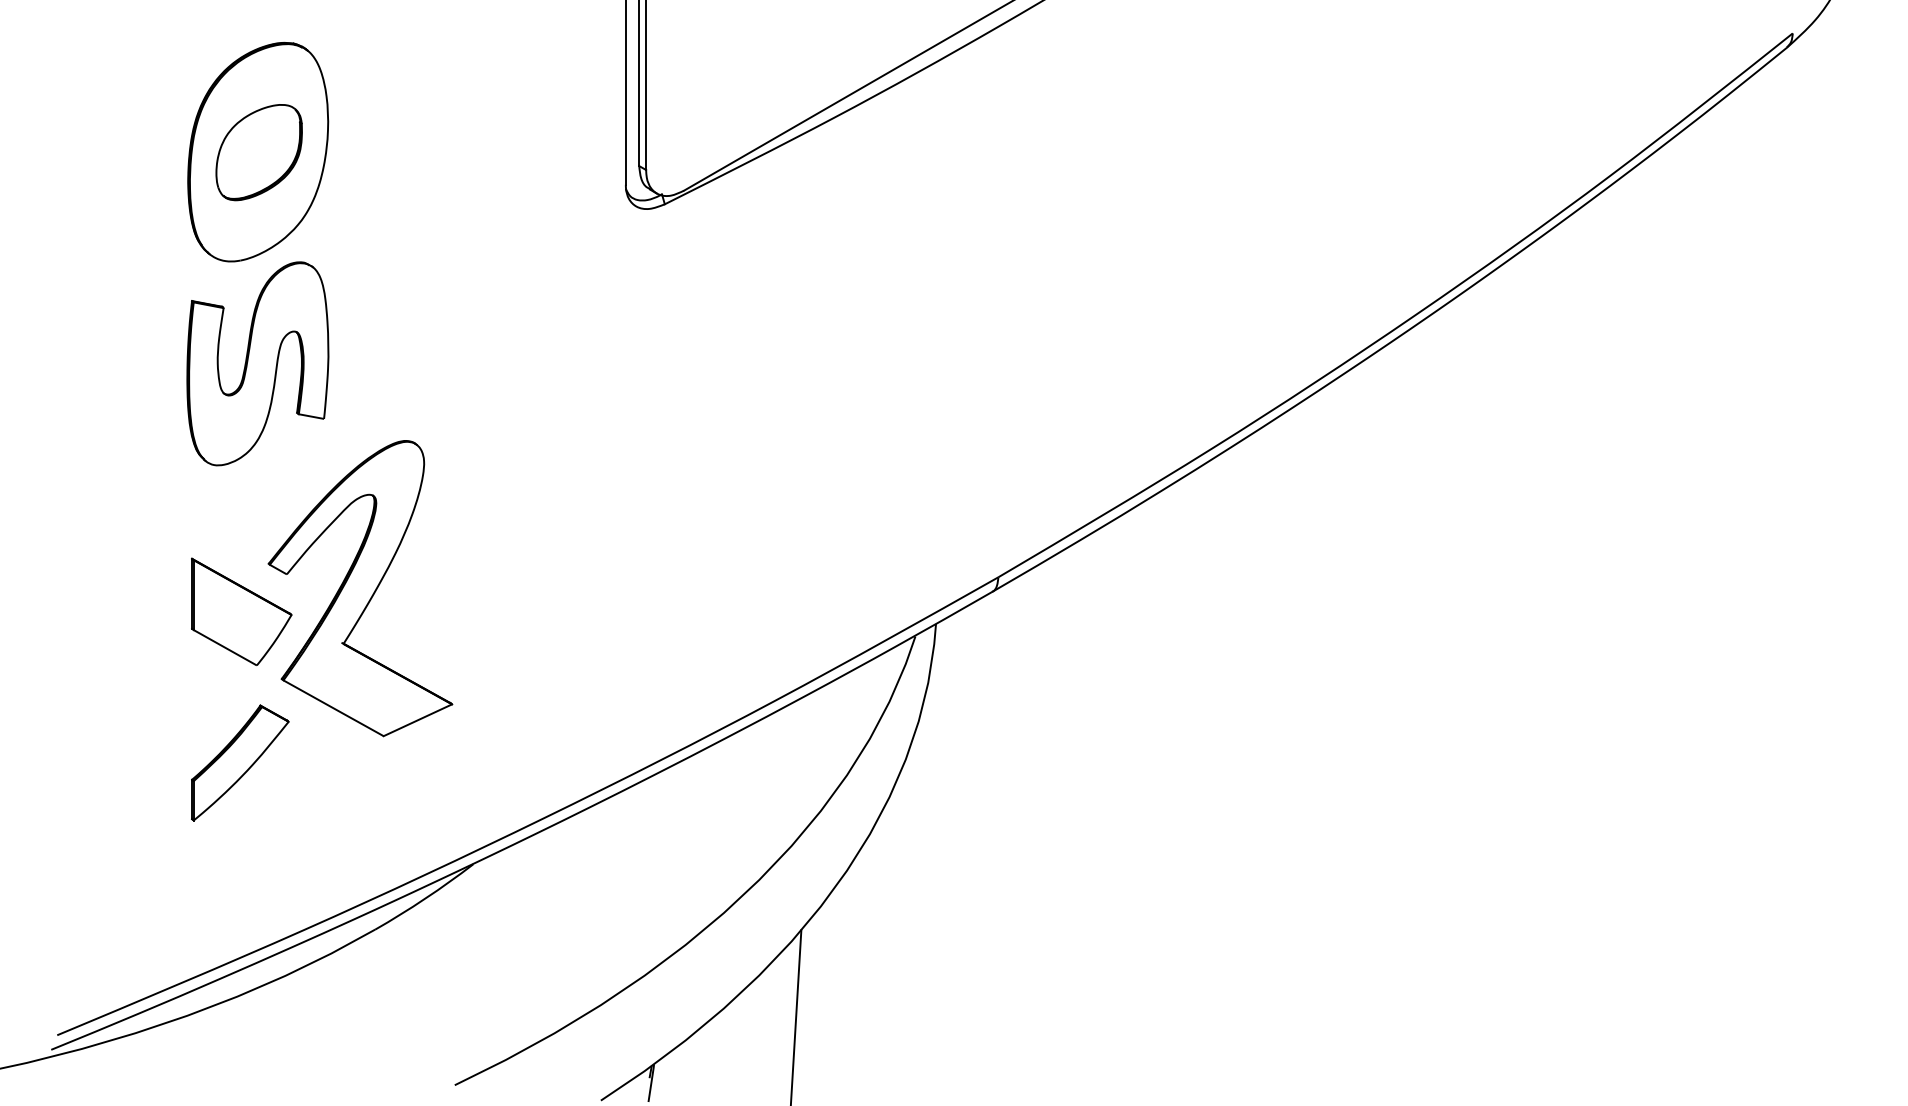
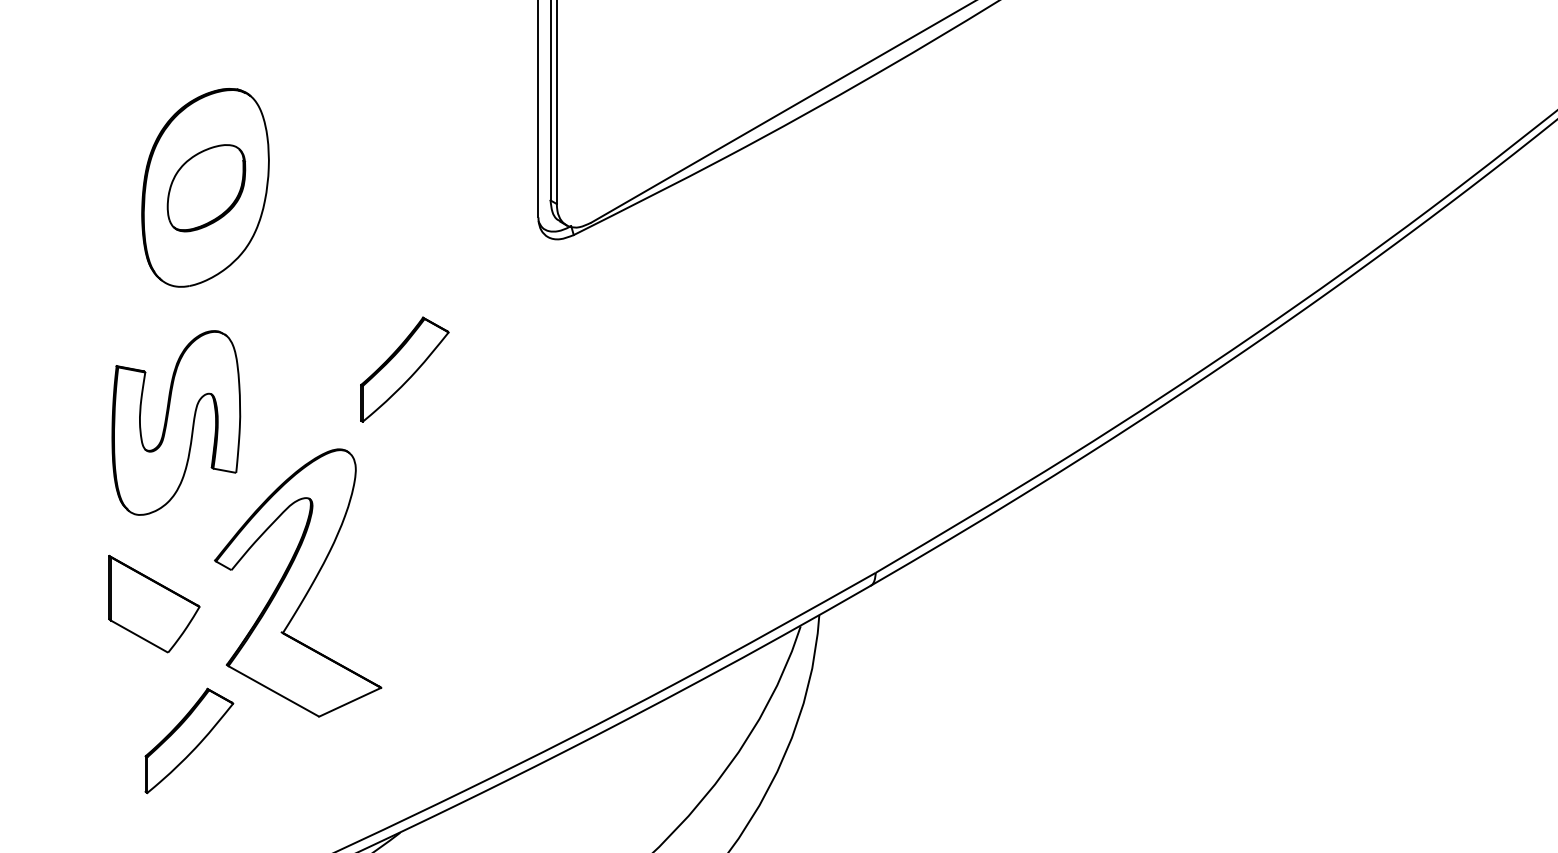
part: (478, 352) -> (405, 369), added
part: (257, 363) -> (175, 422), moved
part: (241, 611) -> (154, 603), moved

